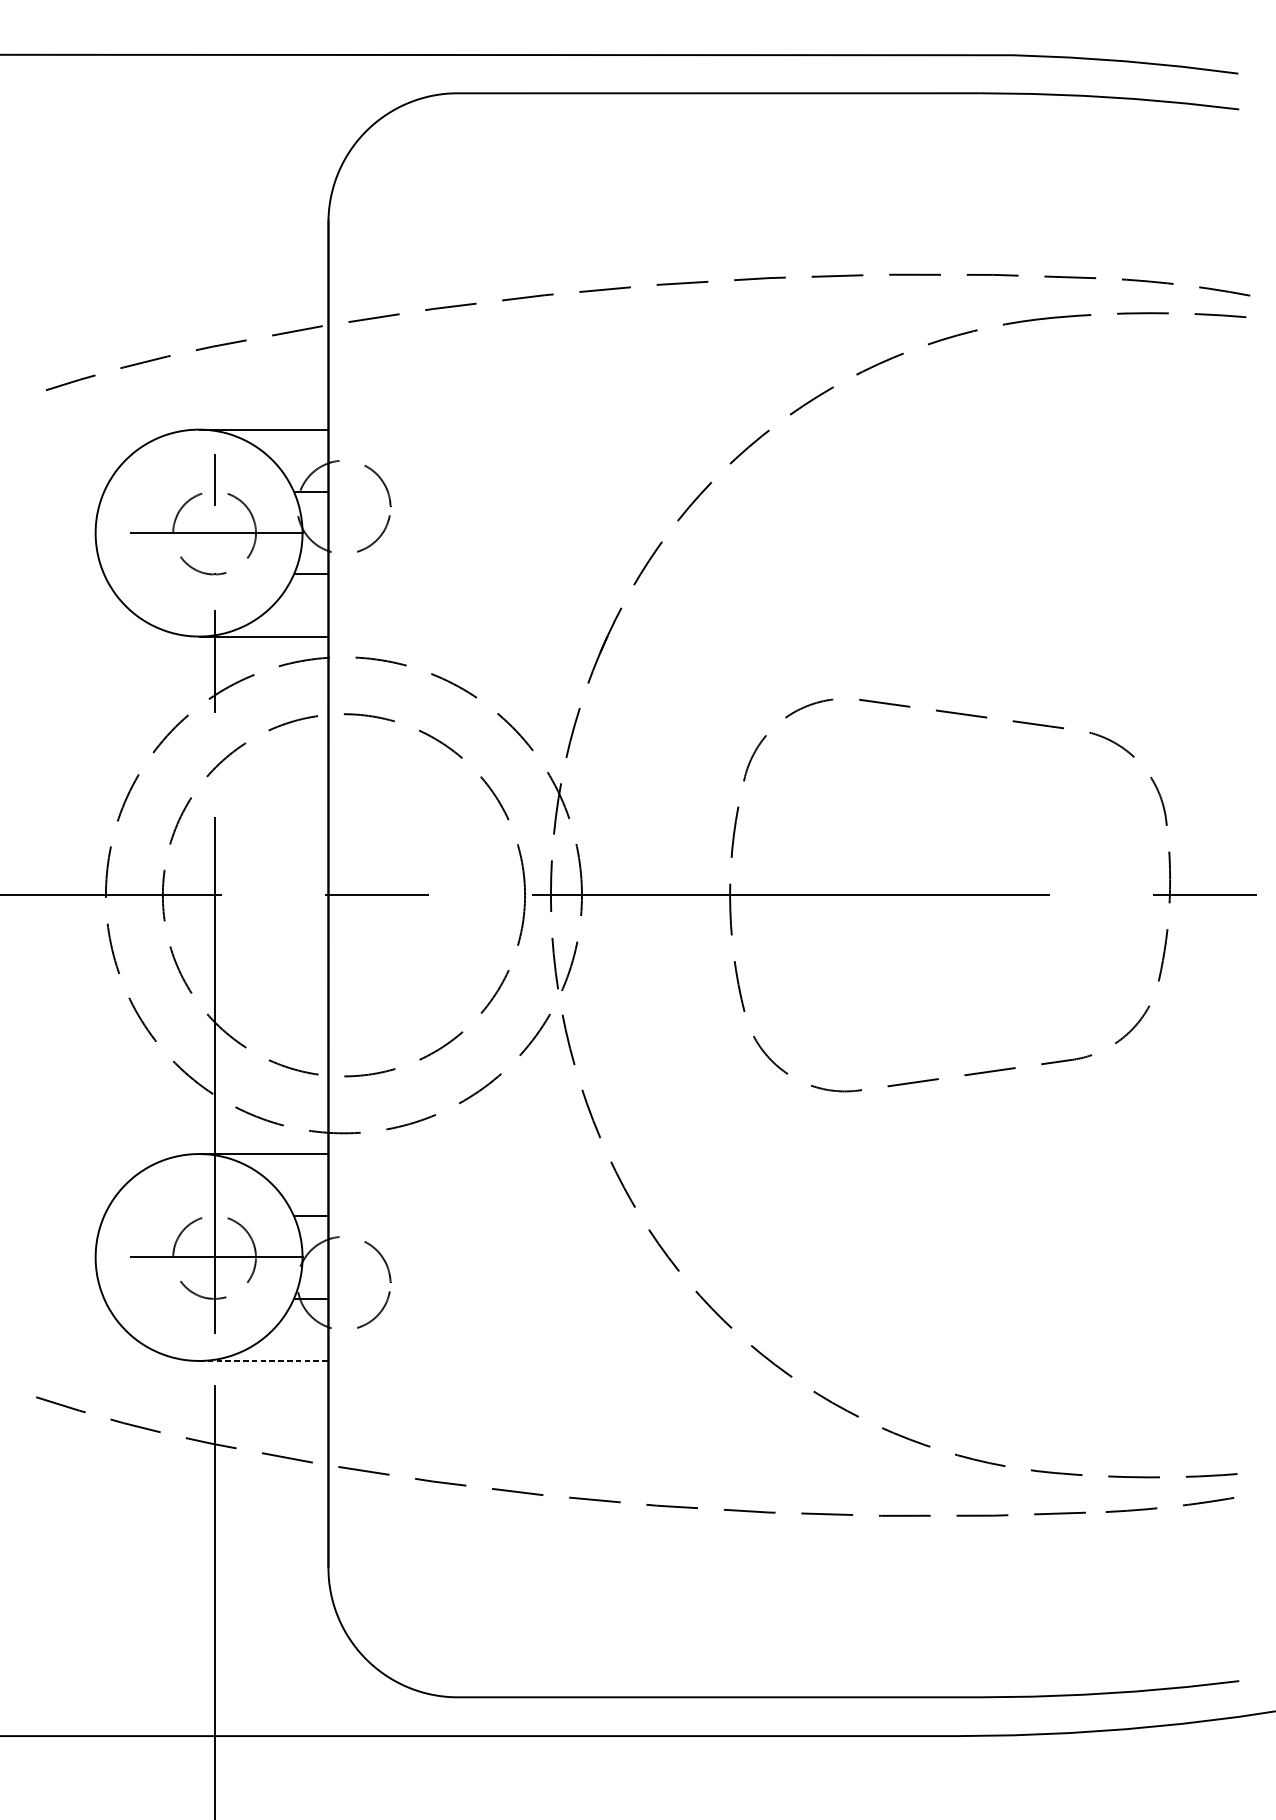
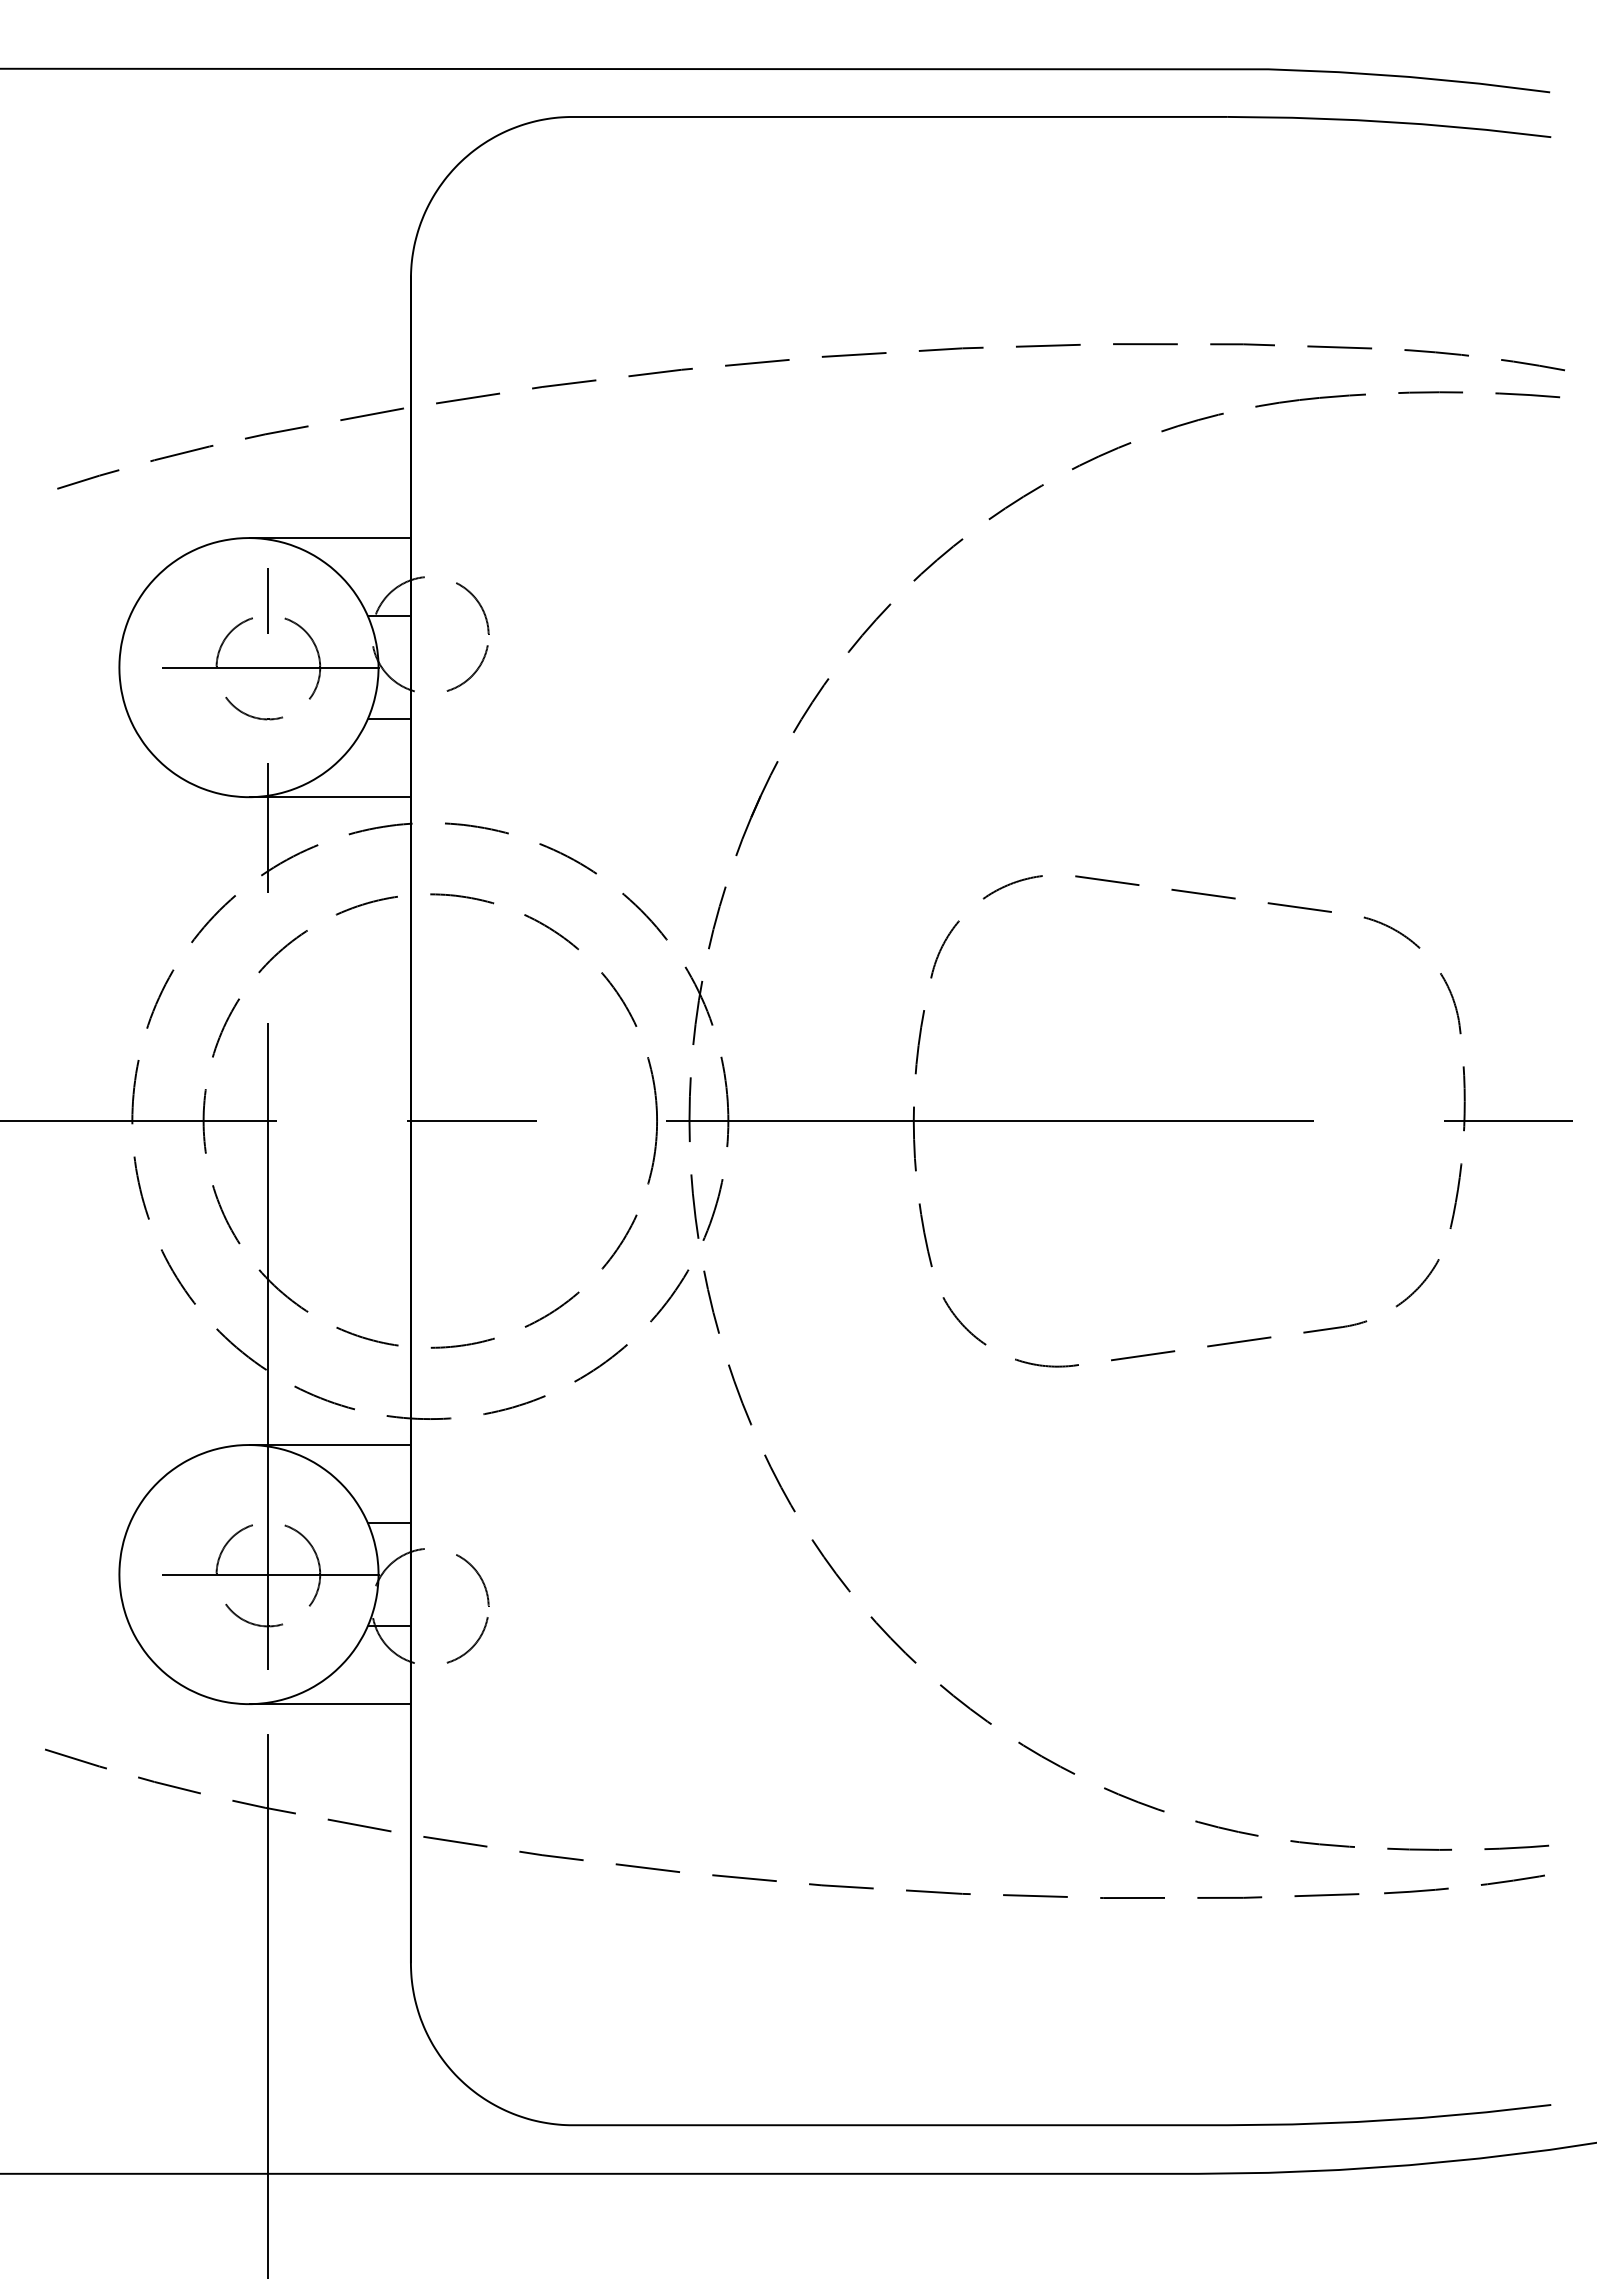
line: (263, 1361) -> (329, 1704), dashed -> solid

